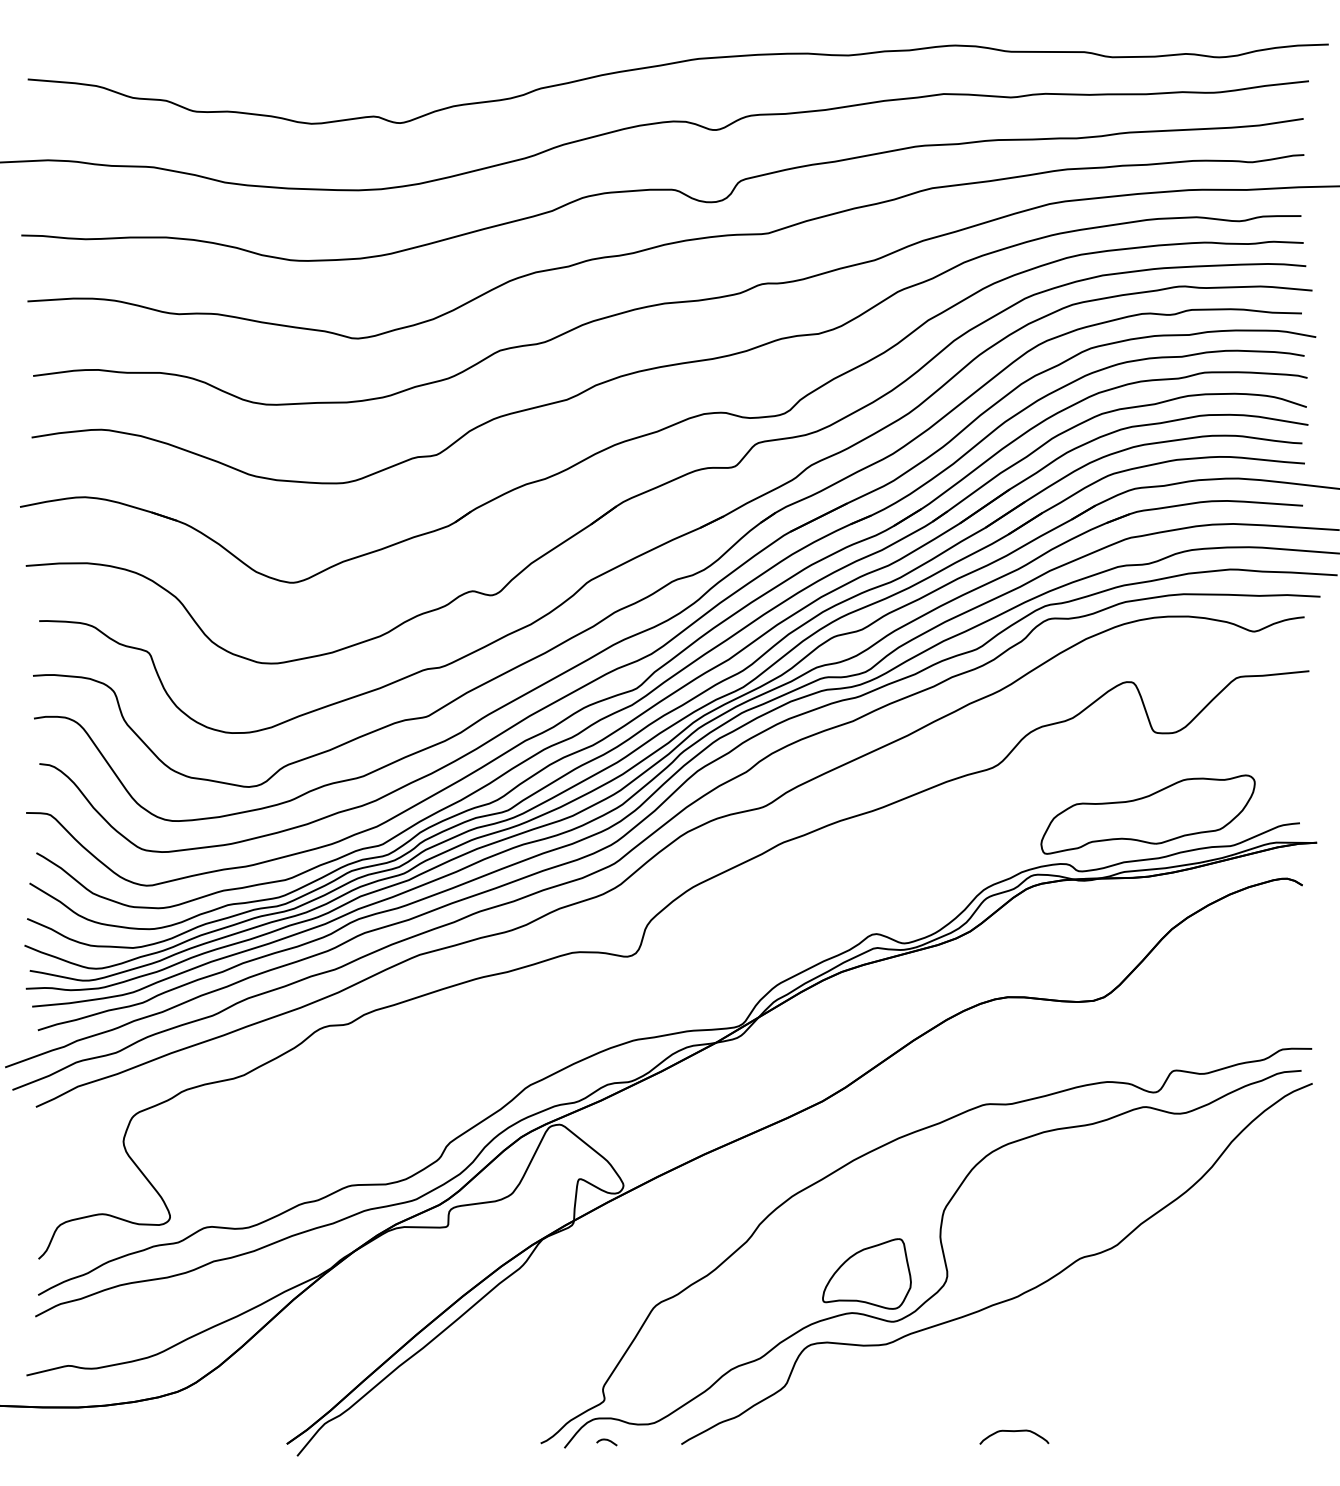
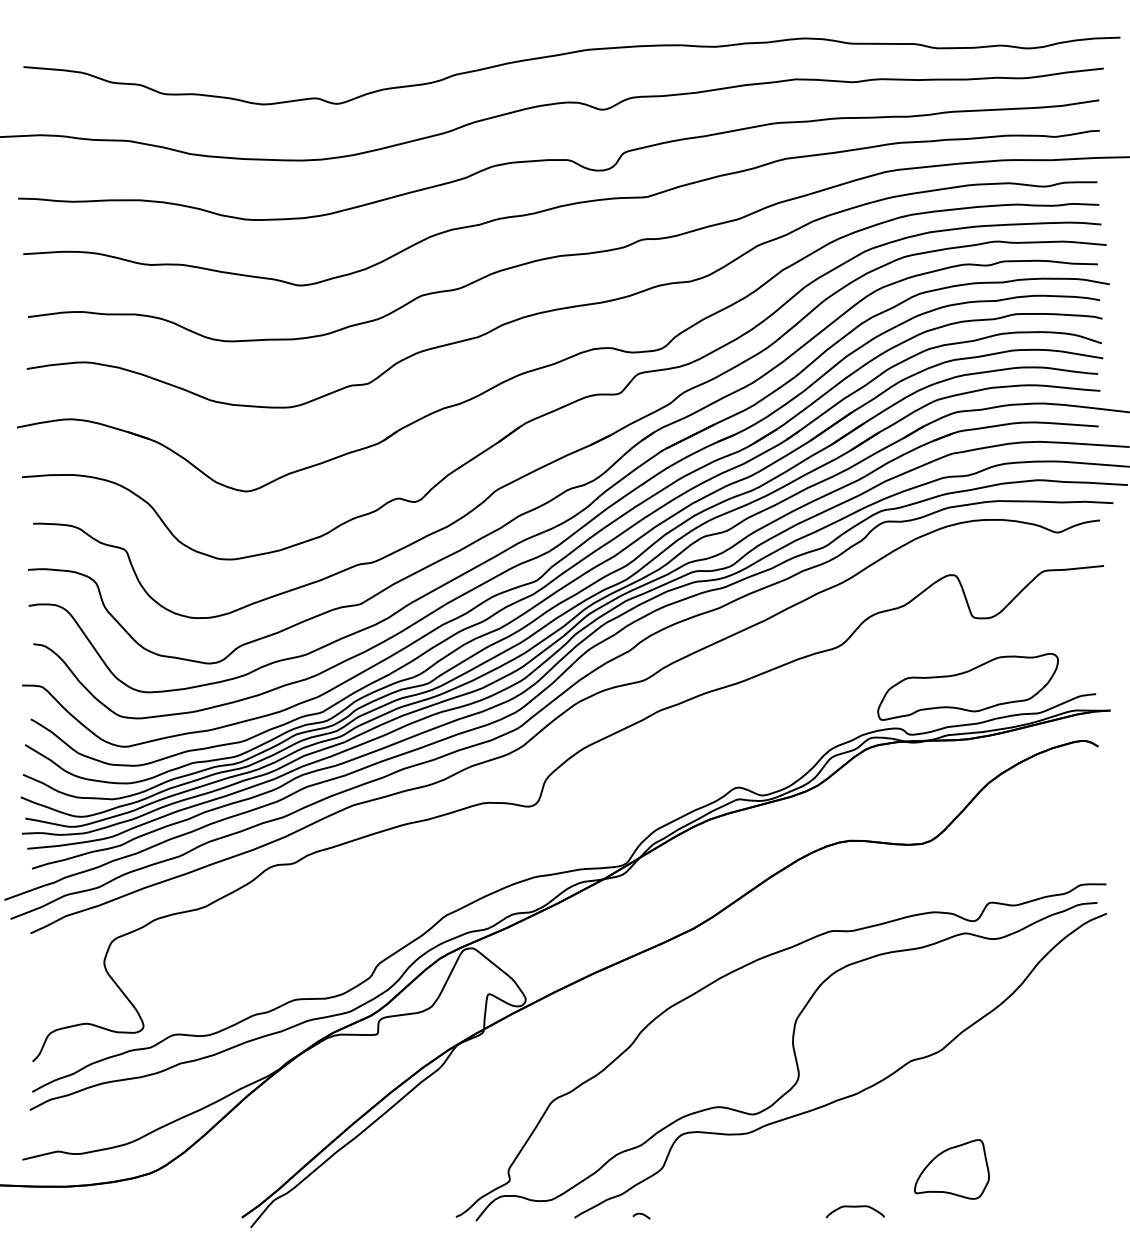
part: (866, 1273) -> (951, 1169), moved
curve: (606, 1440) -> (641, 1214), moved

